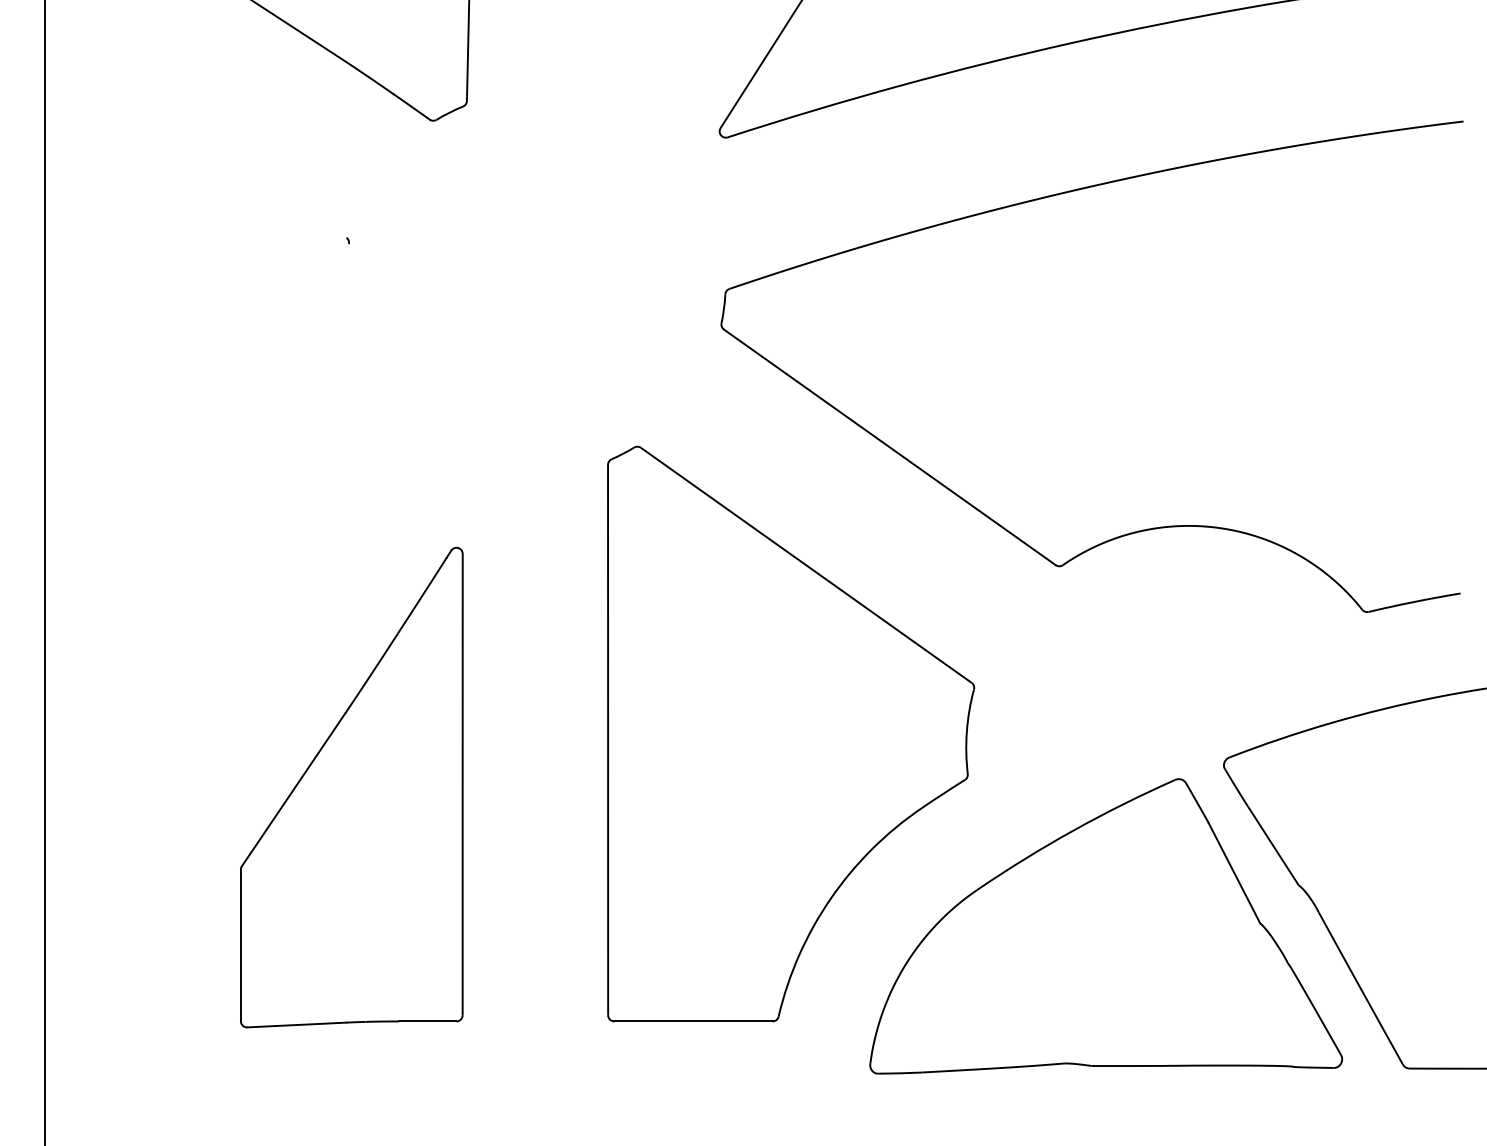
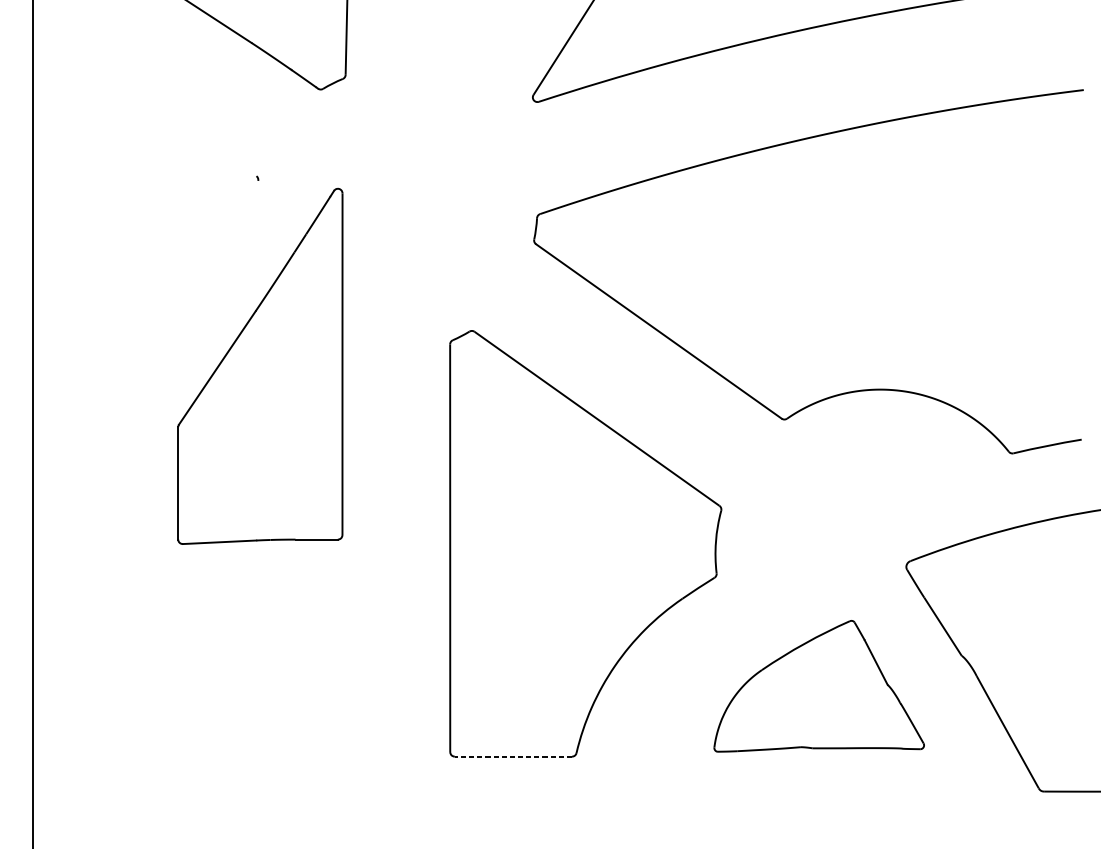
part: (351, 787) -> (260, 366), moved
part: (1106, 926) -> (819, 686), size x0.6
line: (692, 1021) -> (512, 756), solid -> dashed

